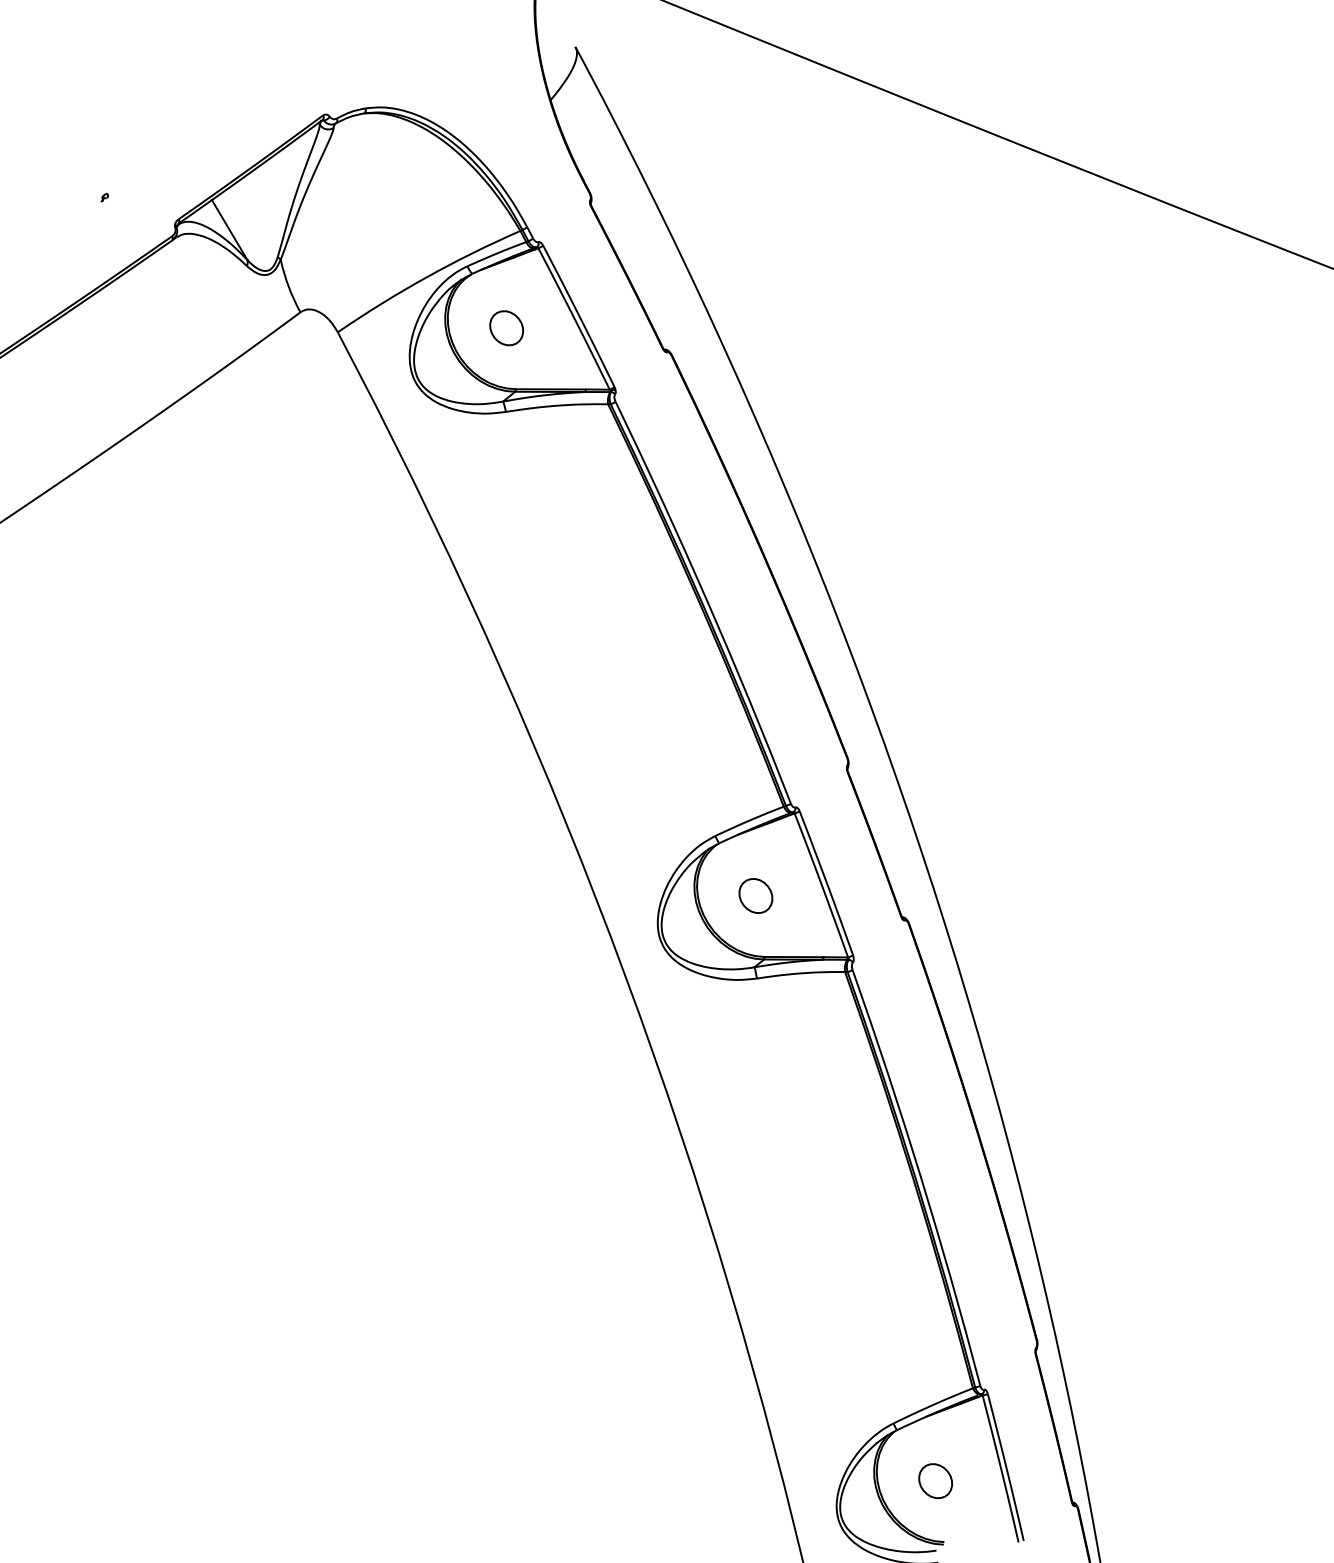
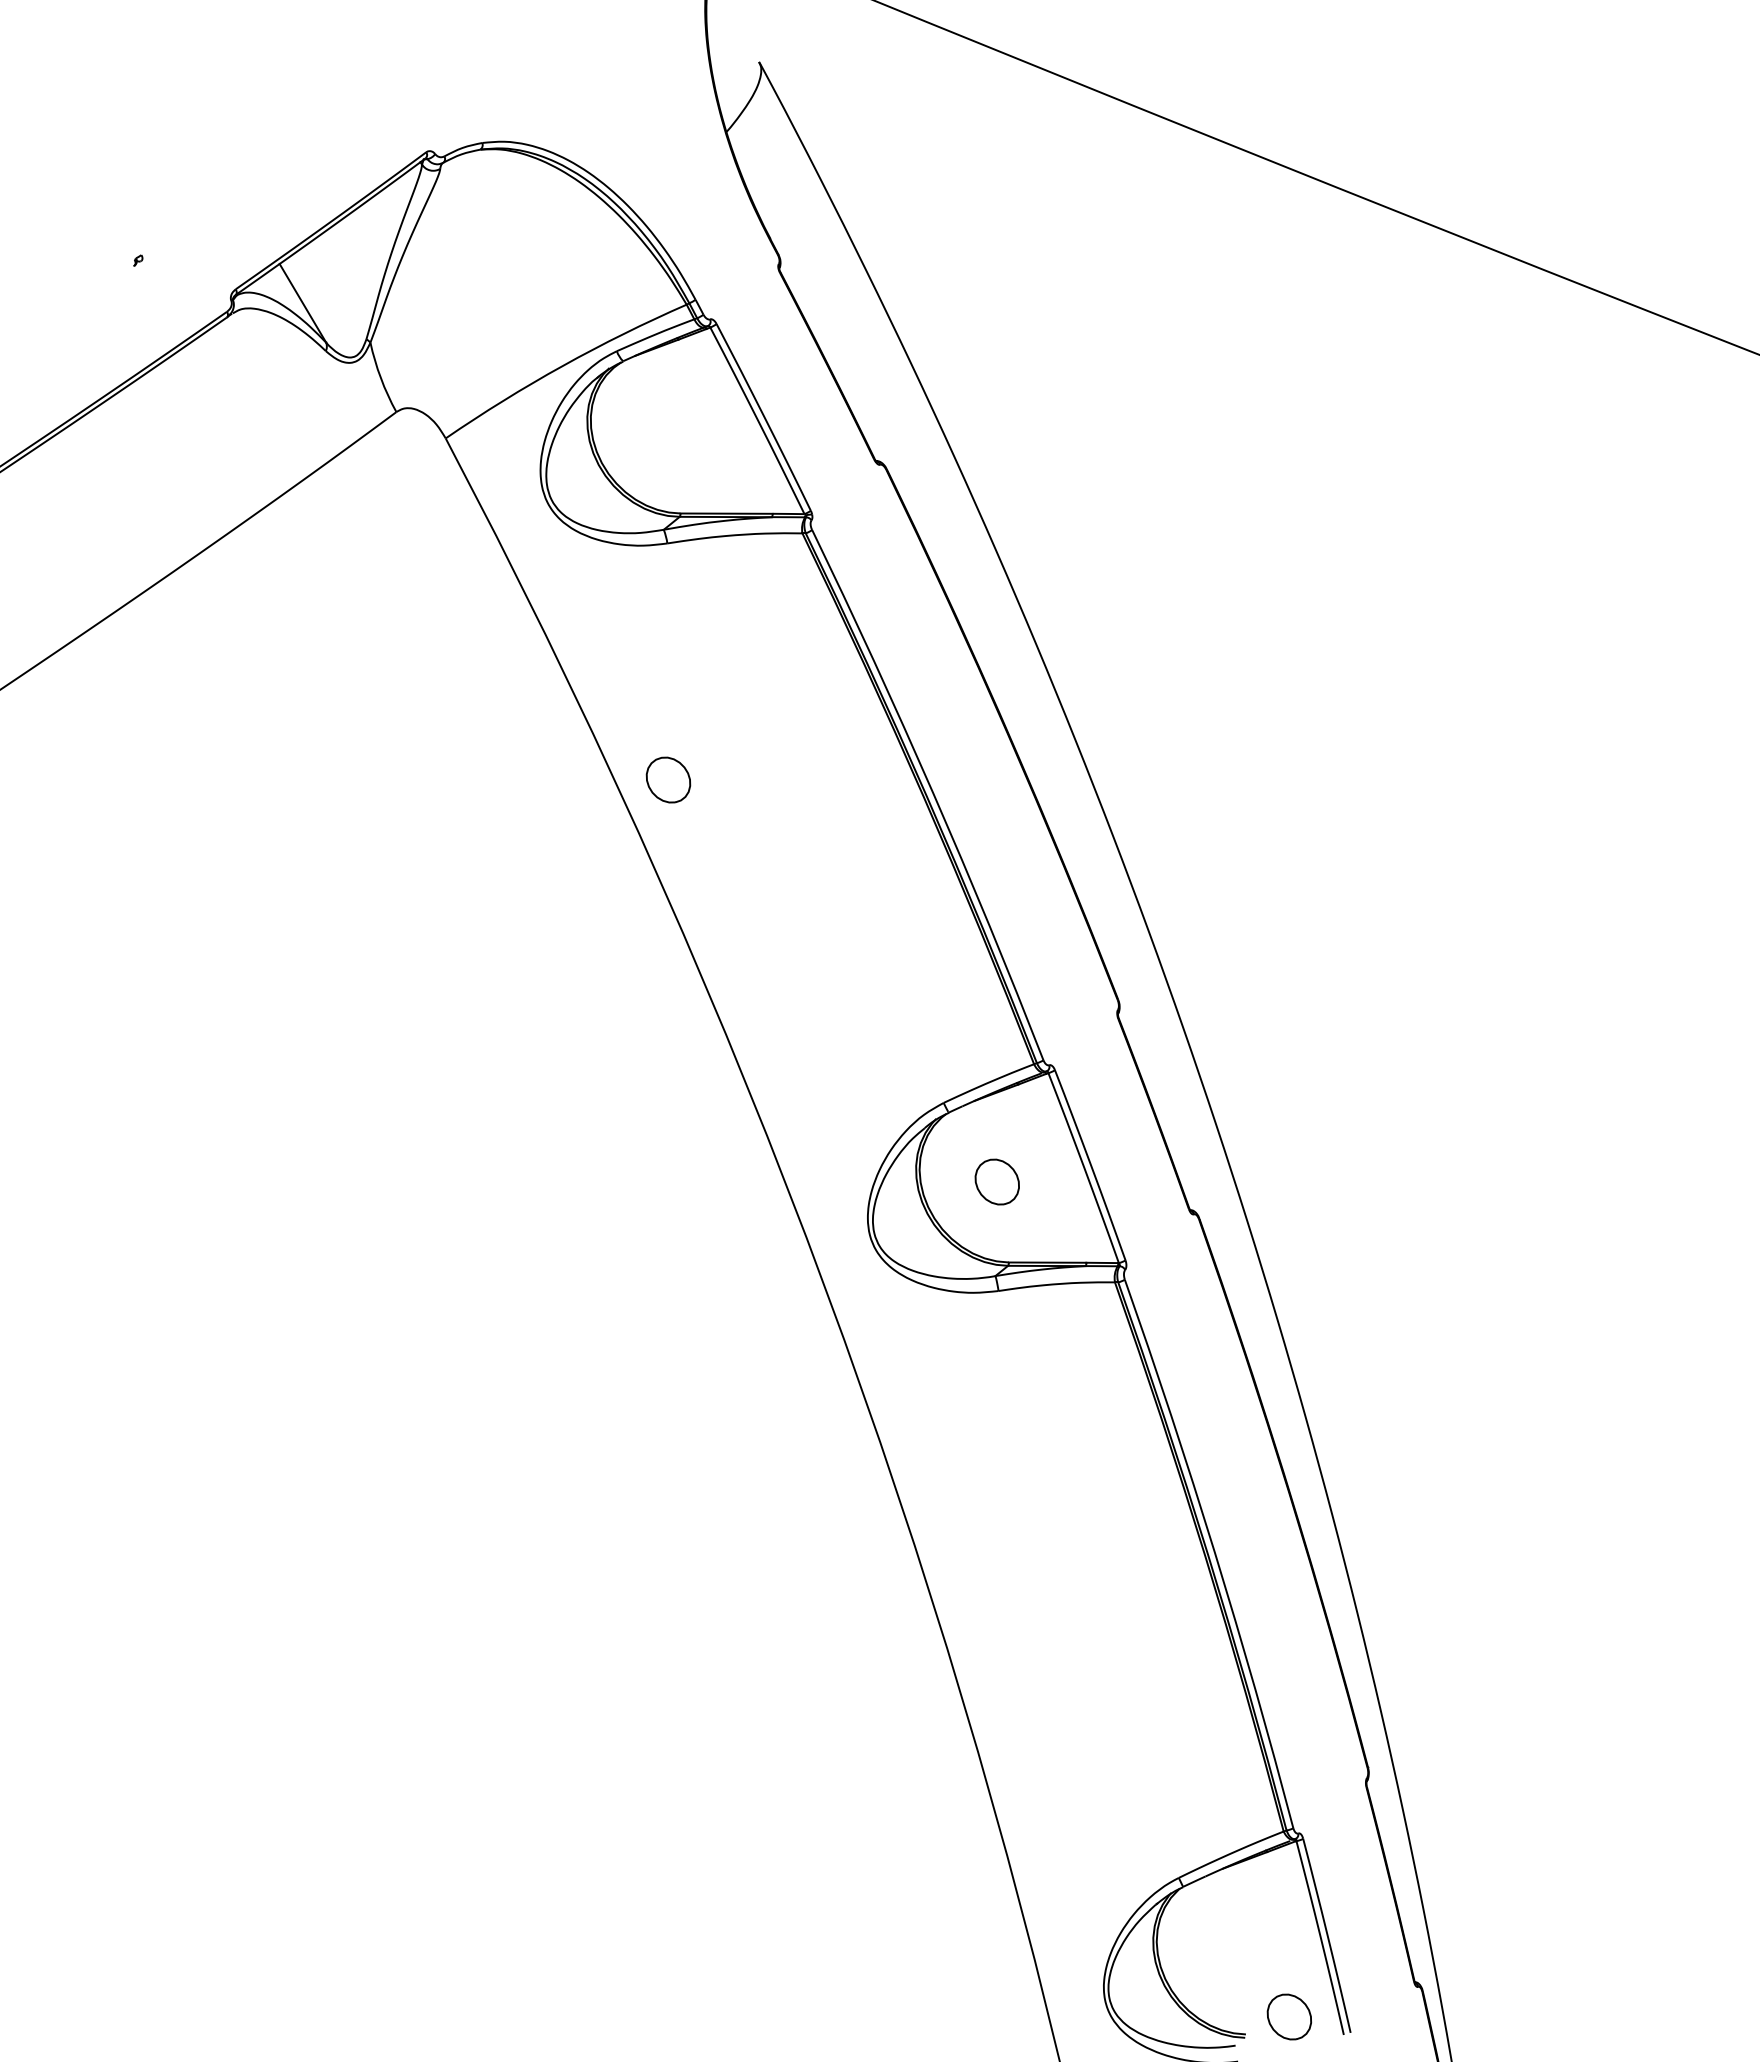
part: (506, 327) -> (668, 779), moved
part: (935, 1480) -> (1289, 2016), moved

